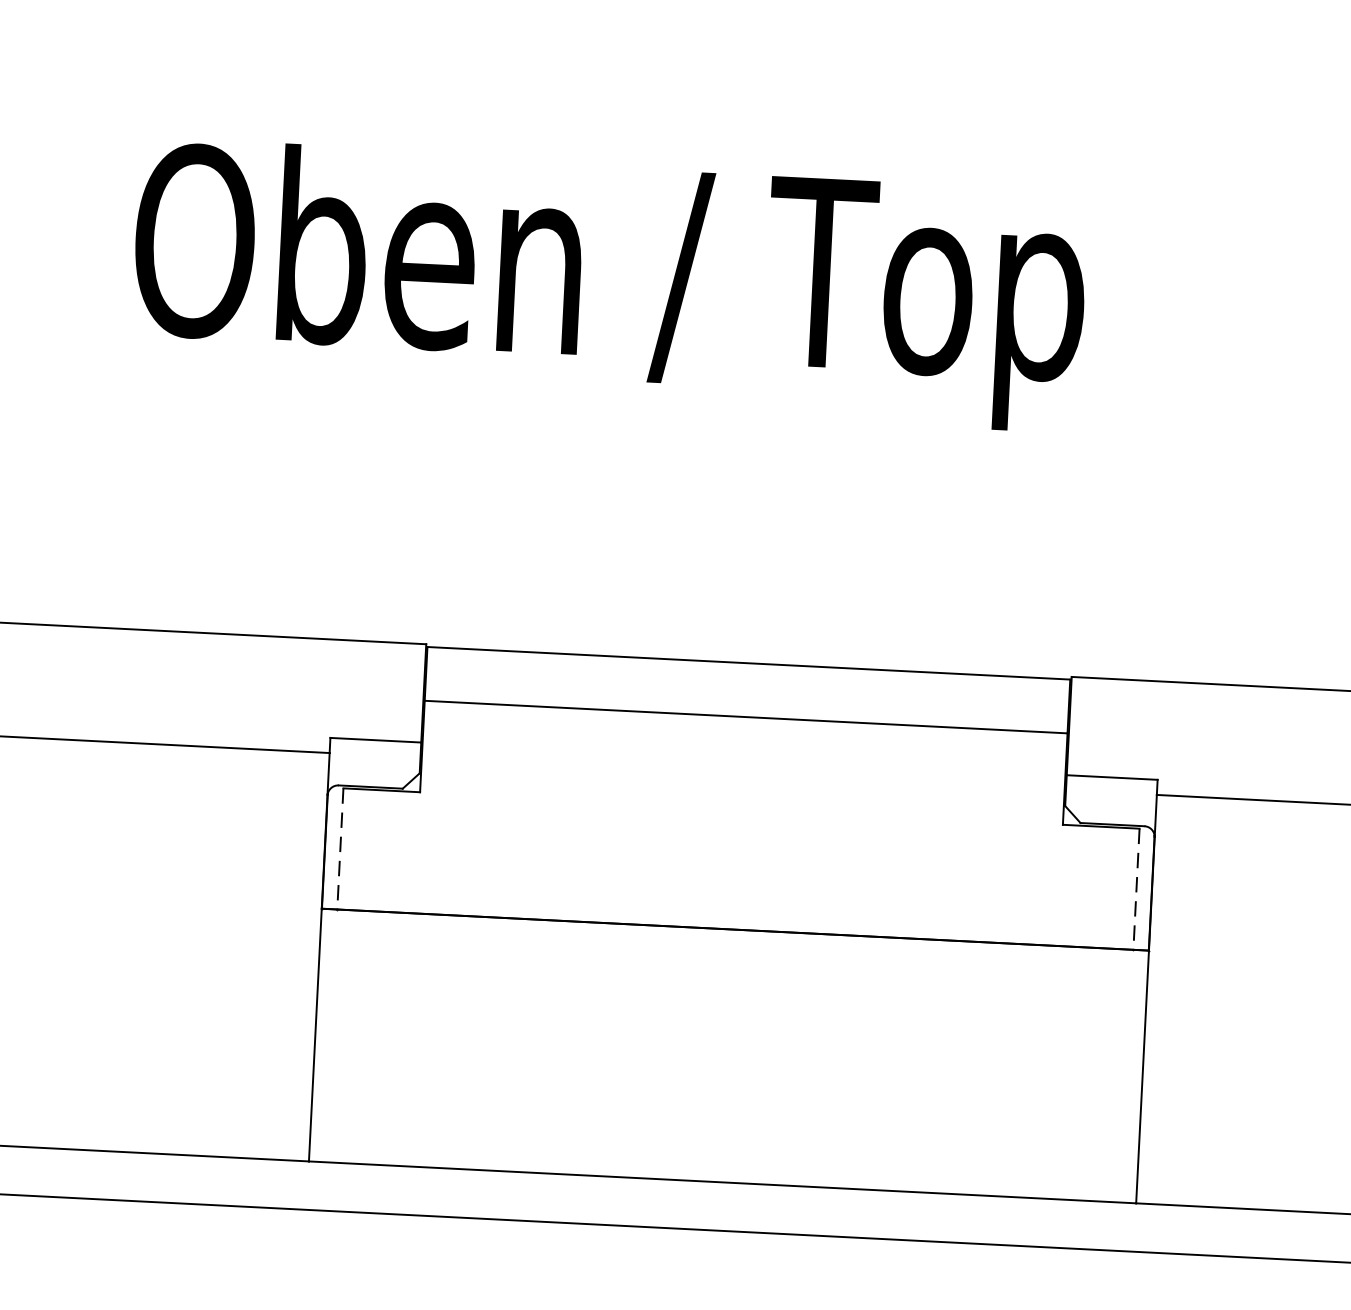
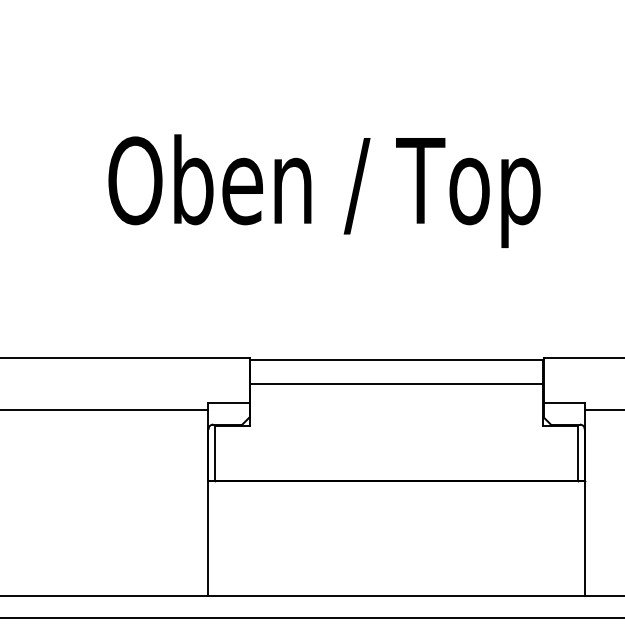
line: (340, 849) -> (215, 453), dashed -> solid
line: (1135, 889) -> (577, 453), dashed -> solid

